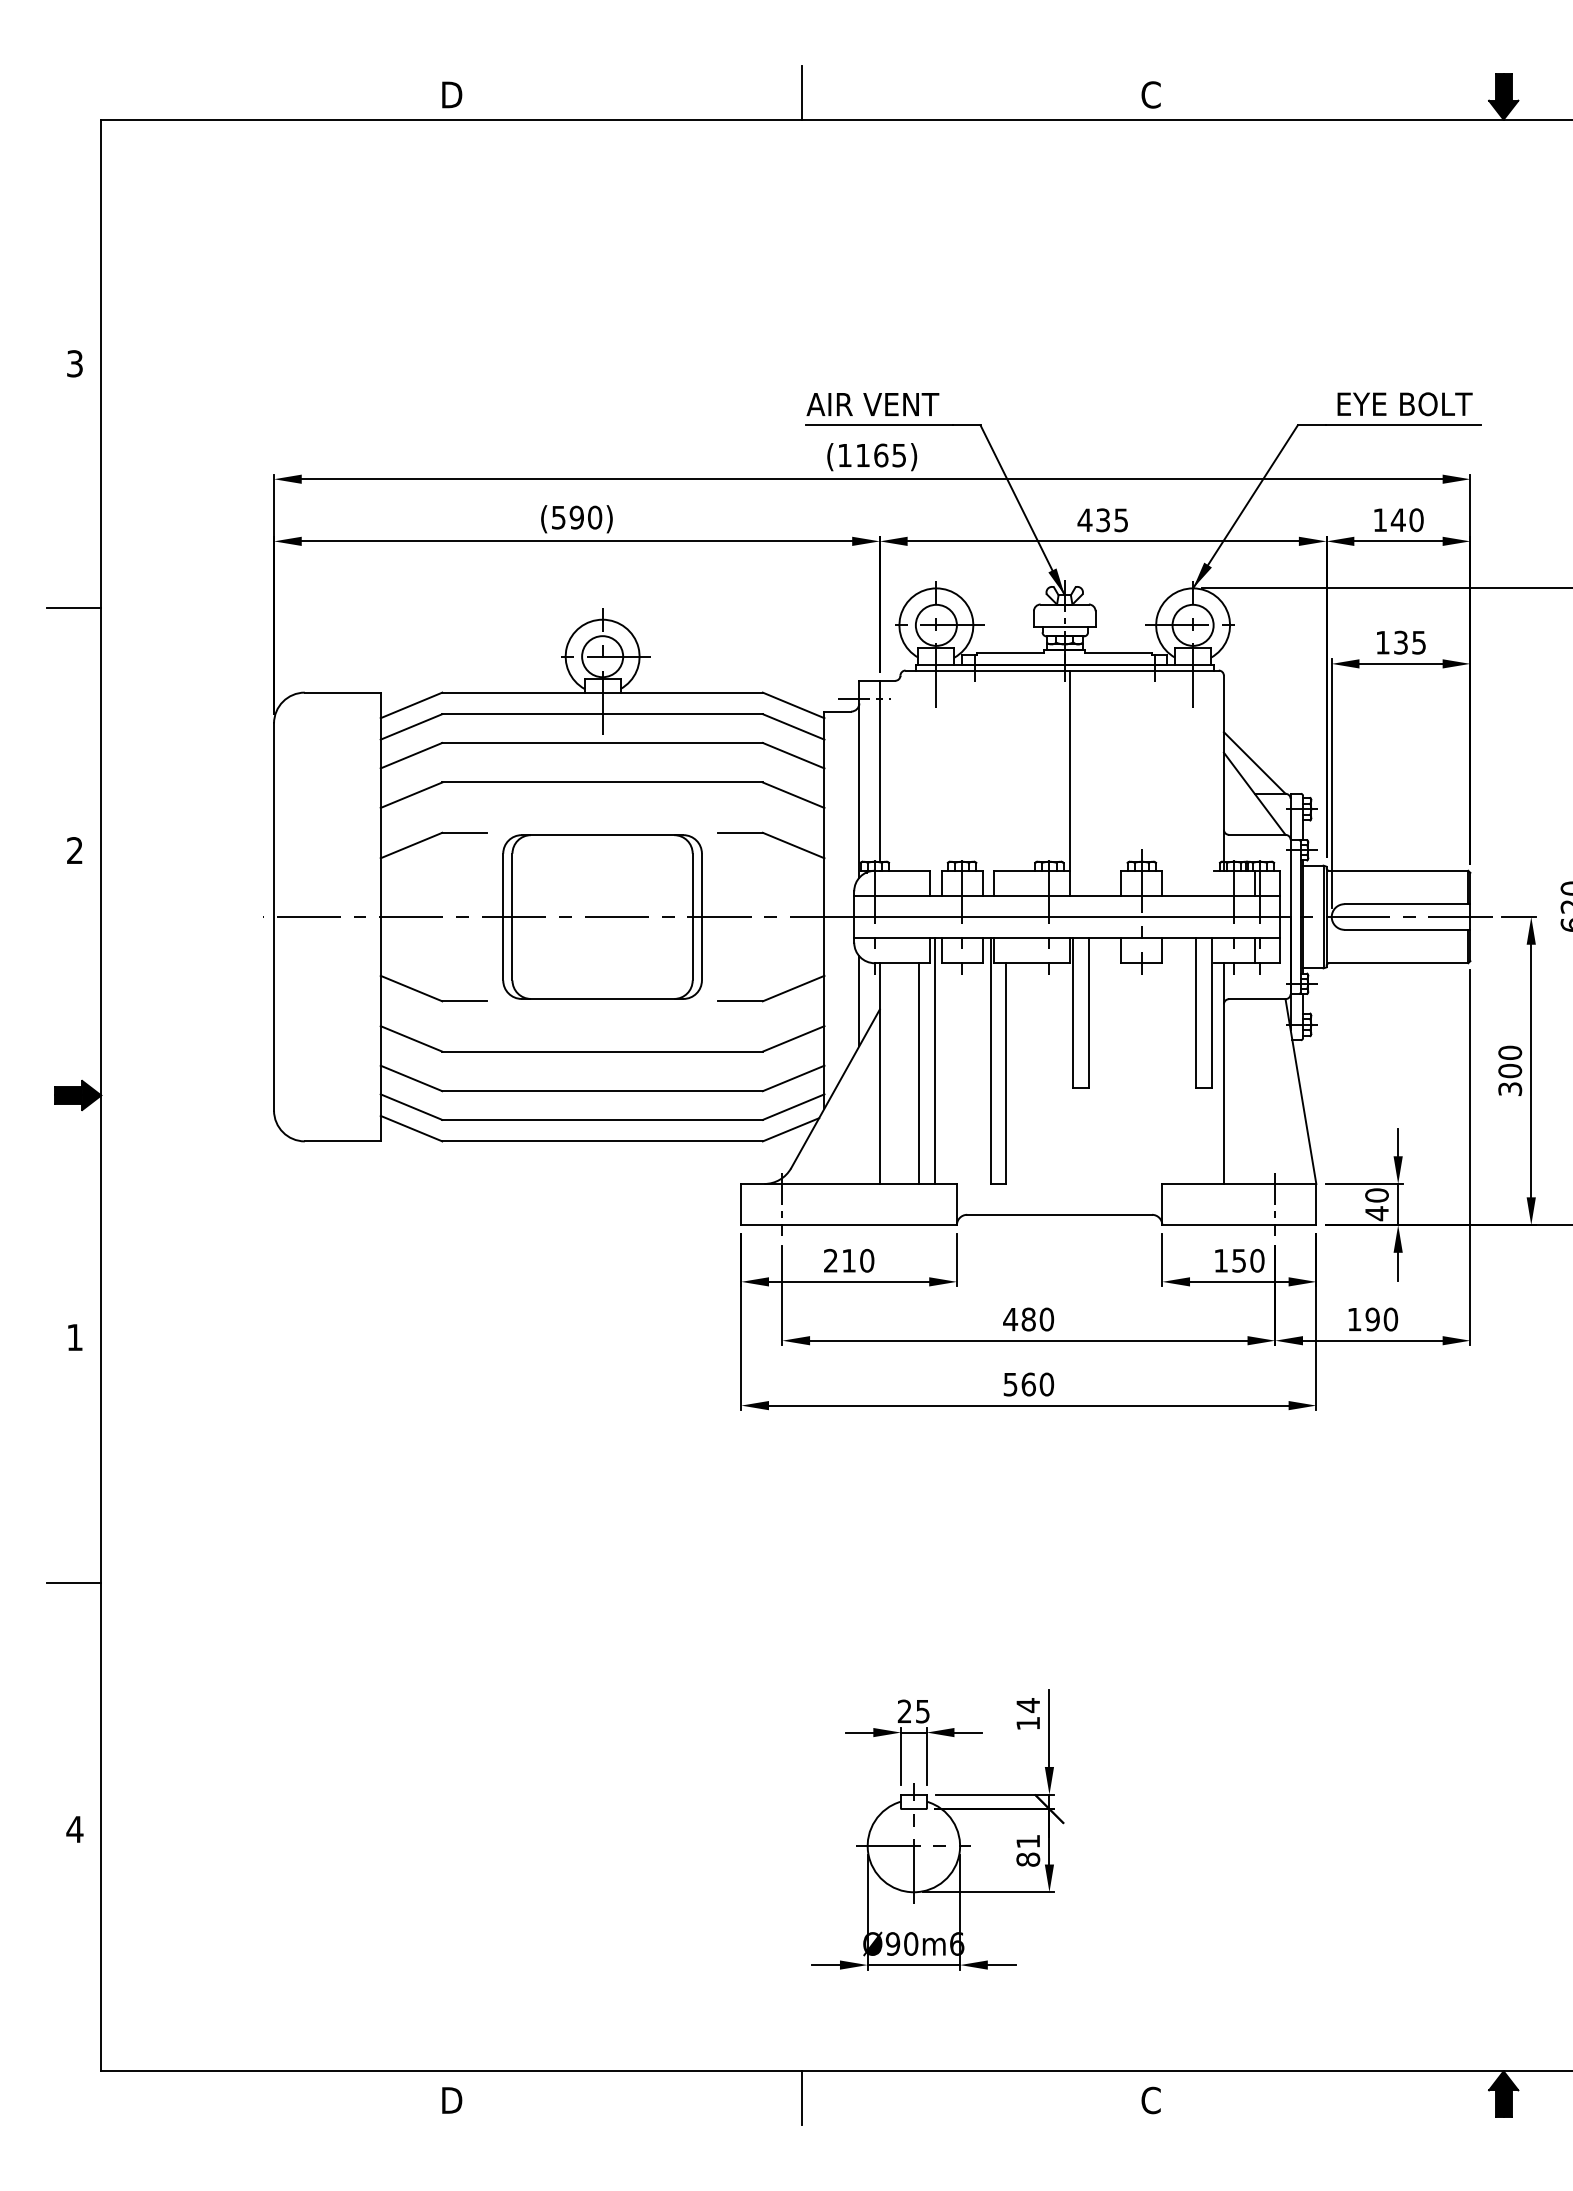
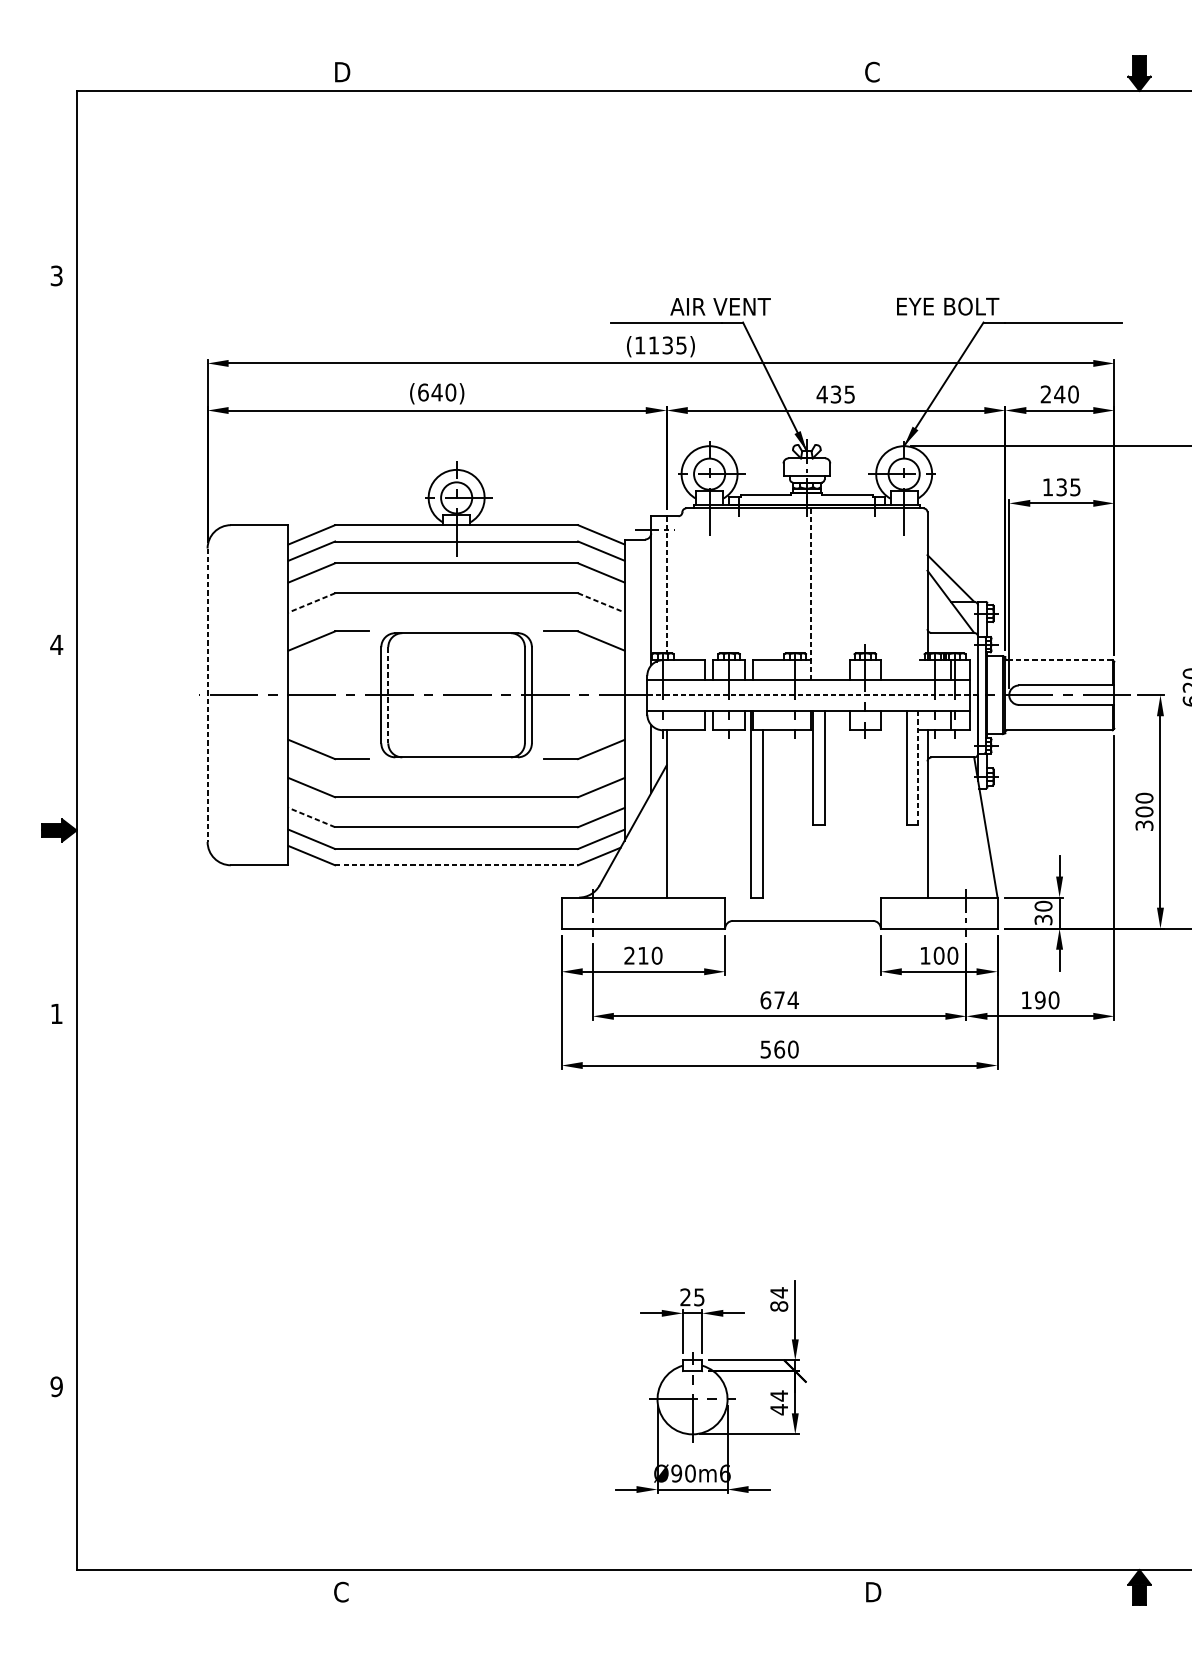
line: (802, 92) -> (608, 70), removed
text: (872, 404) -> (720, 306), moved
text: (1404, 404) -> (947, 306), moved
text: (881, 455) -> (668, 345), (1165) -> (1135)
text: (567, 517) -> (430, 392), (590) -> (640)
text: (1379, 519) -> (1045, 393), 140 -> 240
line: (74, 607) -> (56, 460), removed
line: (879, 771) -> (666, 584), solid -> dashed
line: (1069, 783) -> (810, 594), solid -> dashed
line: (411, 795) -> (311, 603), solid -> dashed
line: (794, 795) -> (602, 603), solid -> dashed
text: (74, 850) -> (56, 644), 2 -> 4
line: (1398, 870) -> (1059, 659), solid -> dashed
line: (274, 917) -> (207, 695), solid -> dashed
line: (512, 917) -> (388, 695), solid -> dashed
line: (1071, 917) -> (812, 695), solid -> dashed
line: (1211, 1012) -> (918, 767), solid -> dashed
line: (934, 1060) -> (708, 803), removed
line: (919, 1073) -> (696, 813), removed
line: (411, 1078) -> (311, 817), solid -> dashed
line: (603, 1141) -> (457, 865), solid -> dashed
text: (1376, 1213) -> (1043, 919), 40 -> 30
text: (1239, 1260) -> (939, 955), 150 -> 100
text: (1028, 1319) -> (779, 1000), 480 -> 674
line: (74, 1583) -> (56, 1200), removed
text: (1028, 1723) -> (779, 1306), 14 -> 84
text: (74, 1829) -> (56, 1386), 4 -> 9
text: (1028, 1850) -> (779, 1402), 81 -> 44
line: (802, 2098) -> (608, 1590), removed
text: (451, 2100) -> (342, 1592), D -> C
text: (1151, 2100) -> (872, 1592), C -> D

